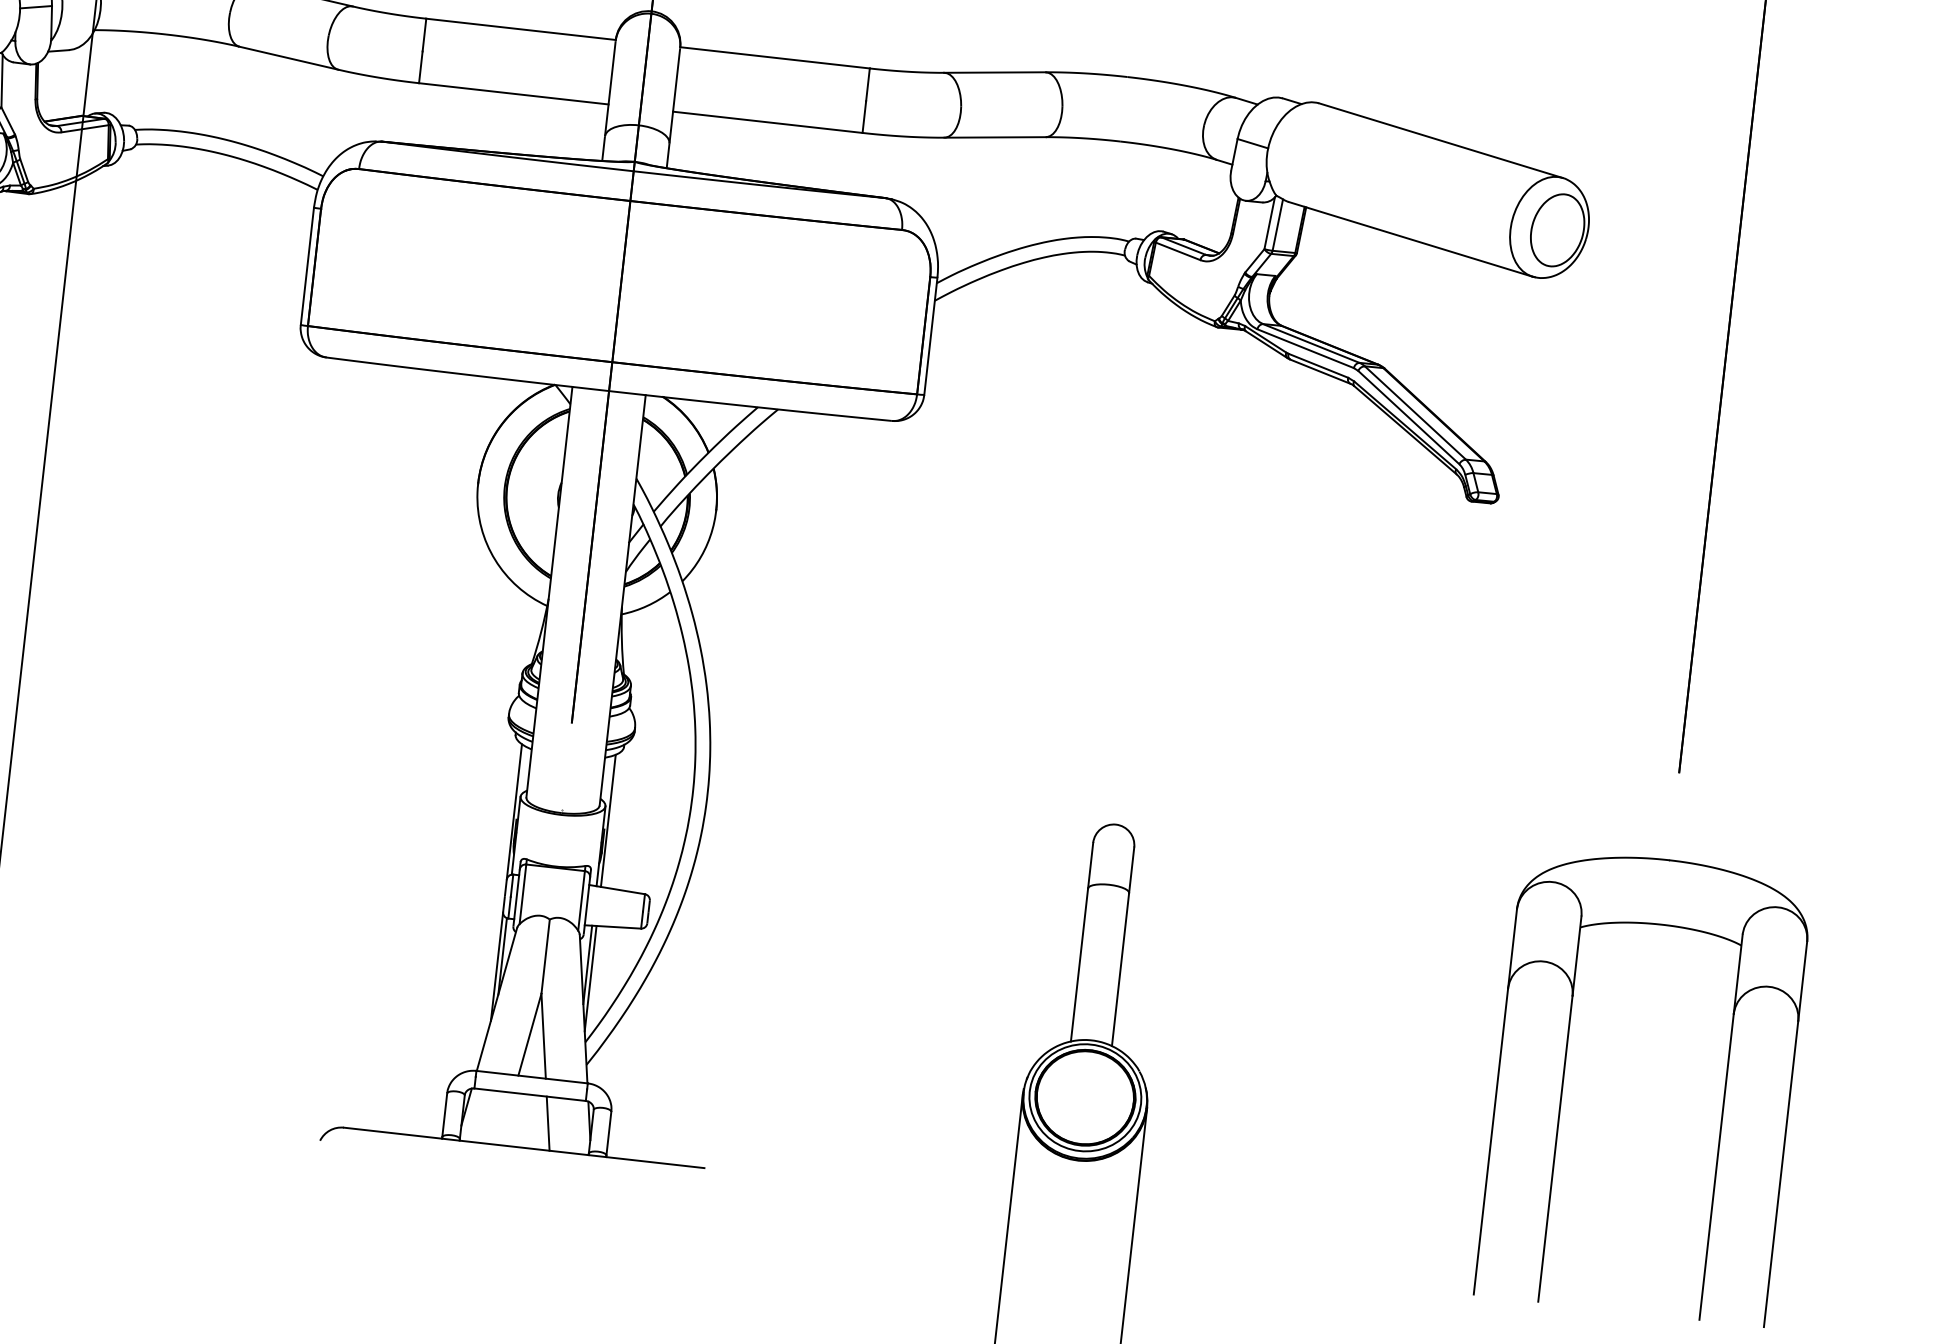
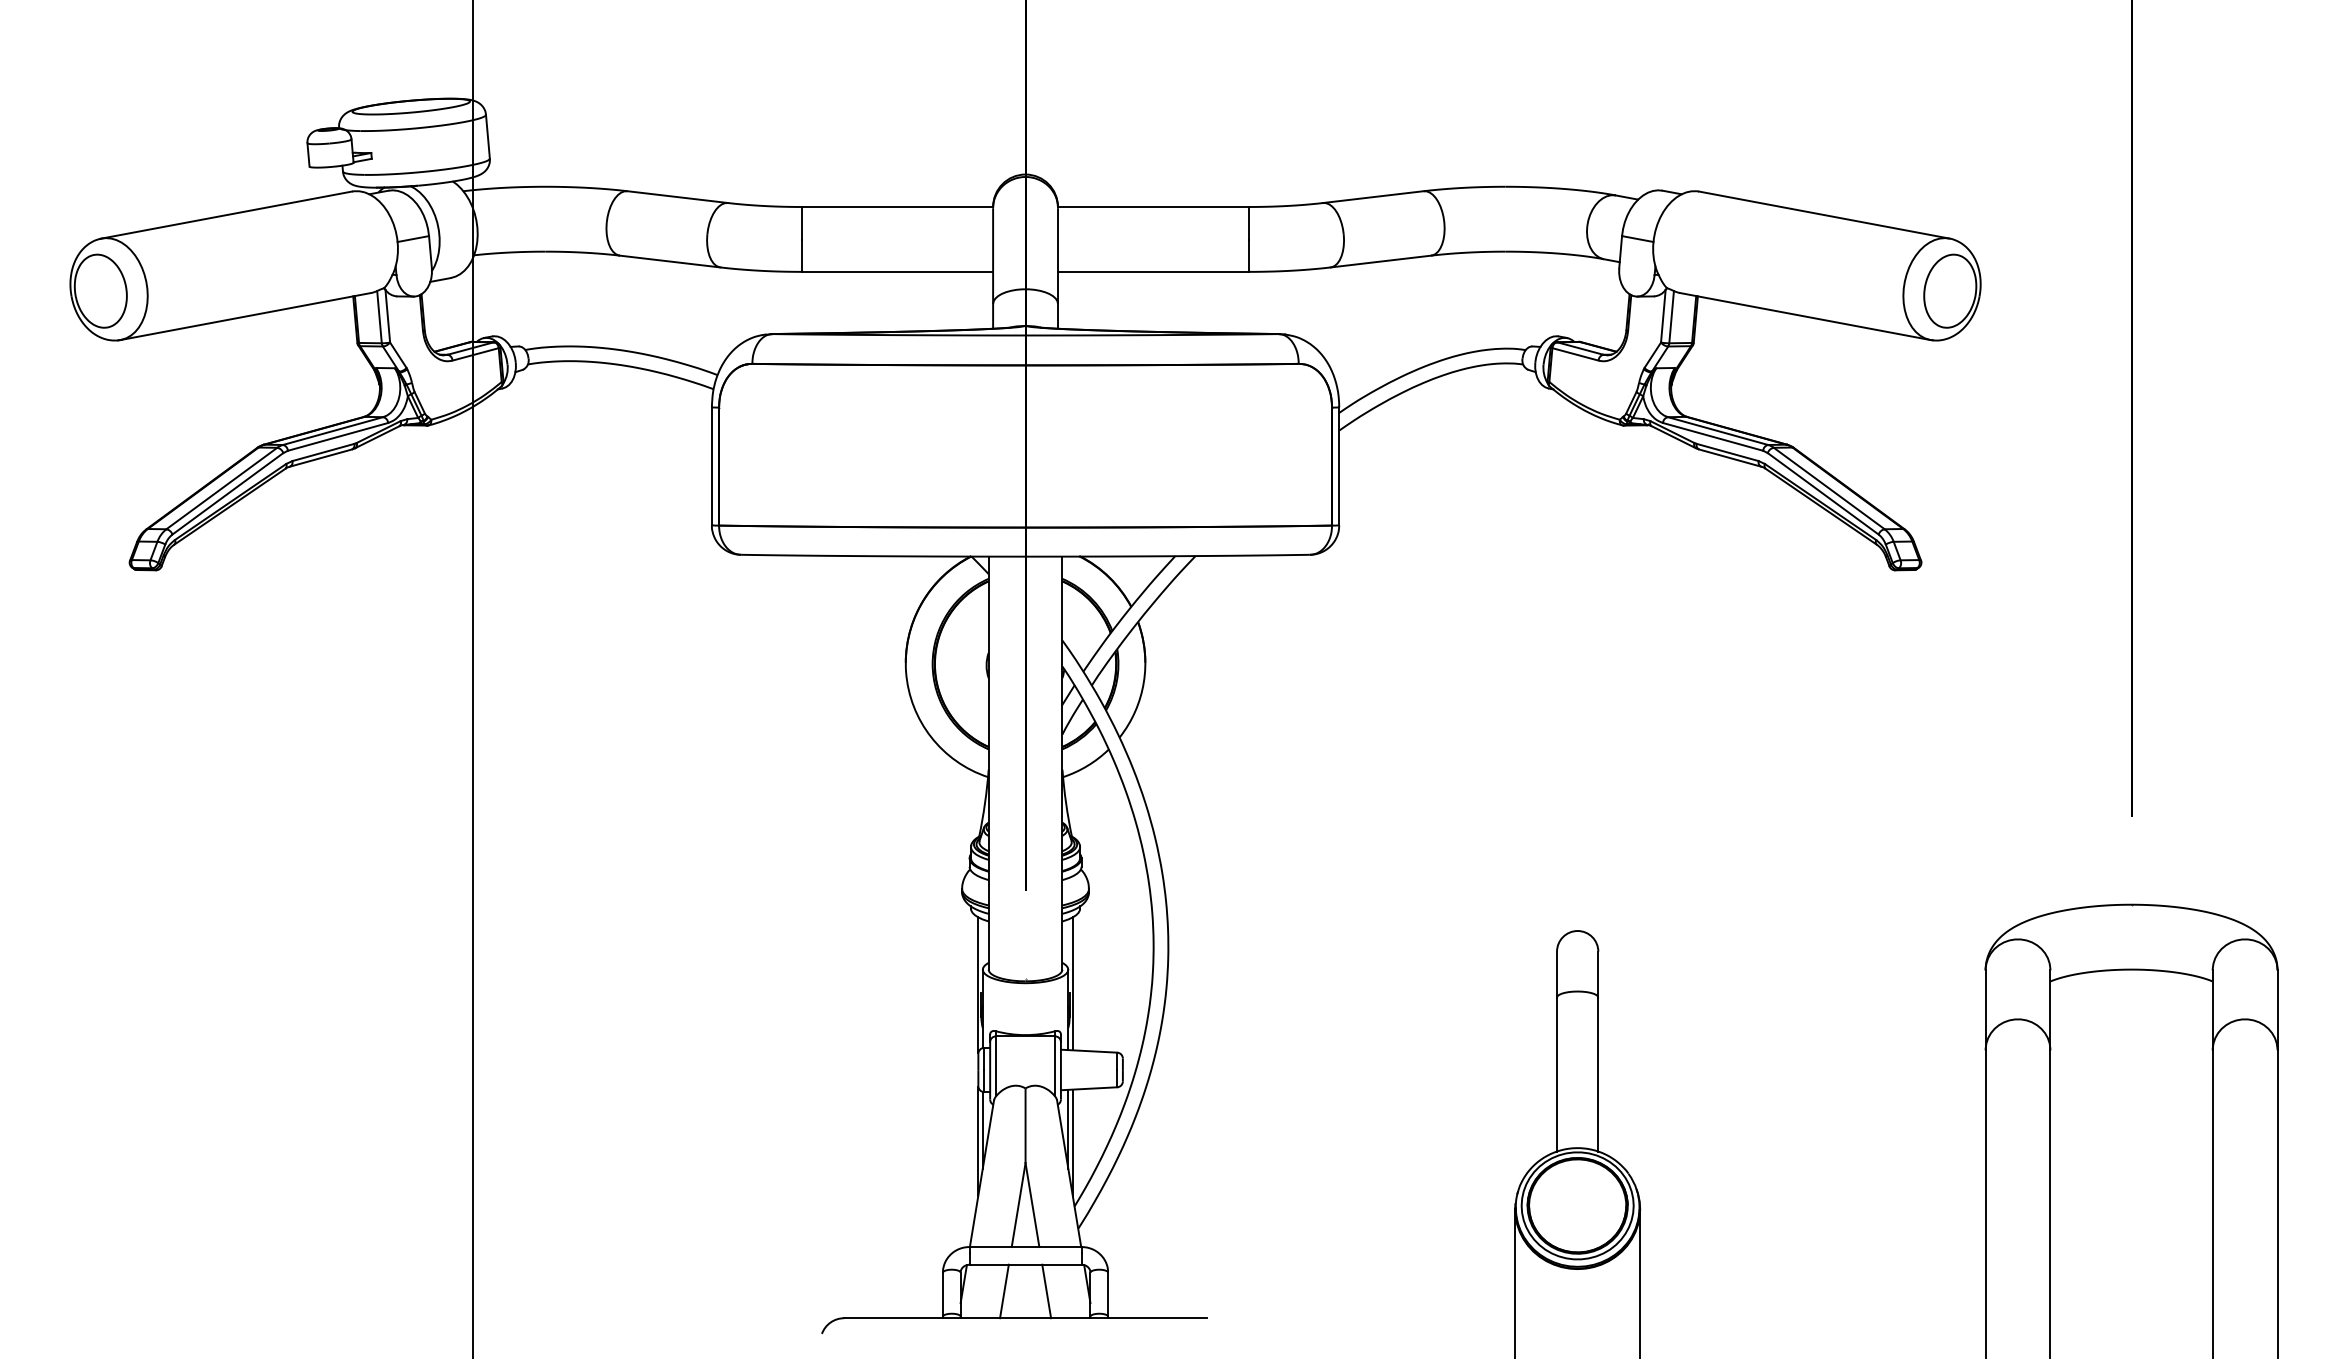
line: (506, 1118) -> (1004, 1291), added

